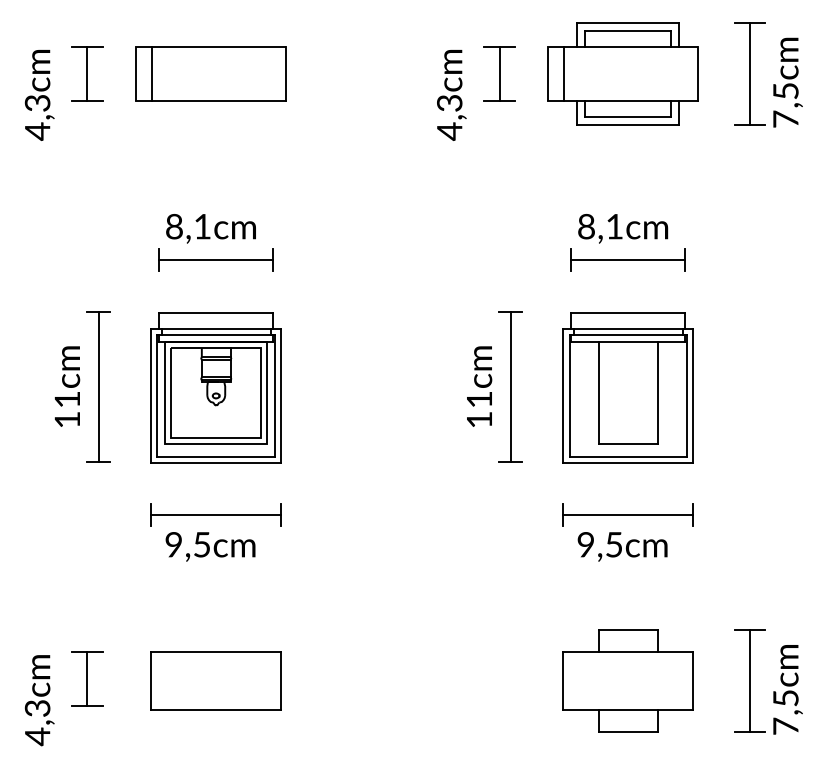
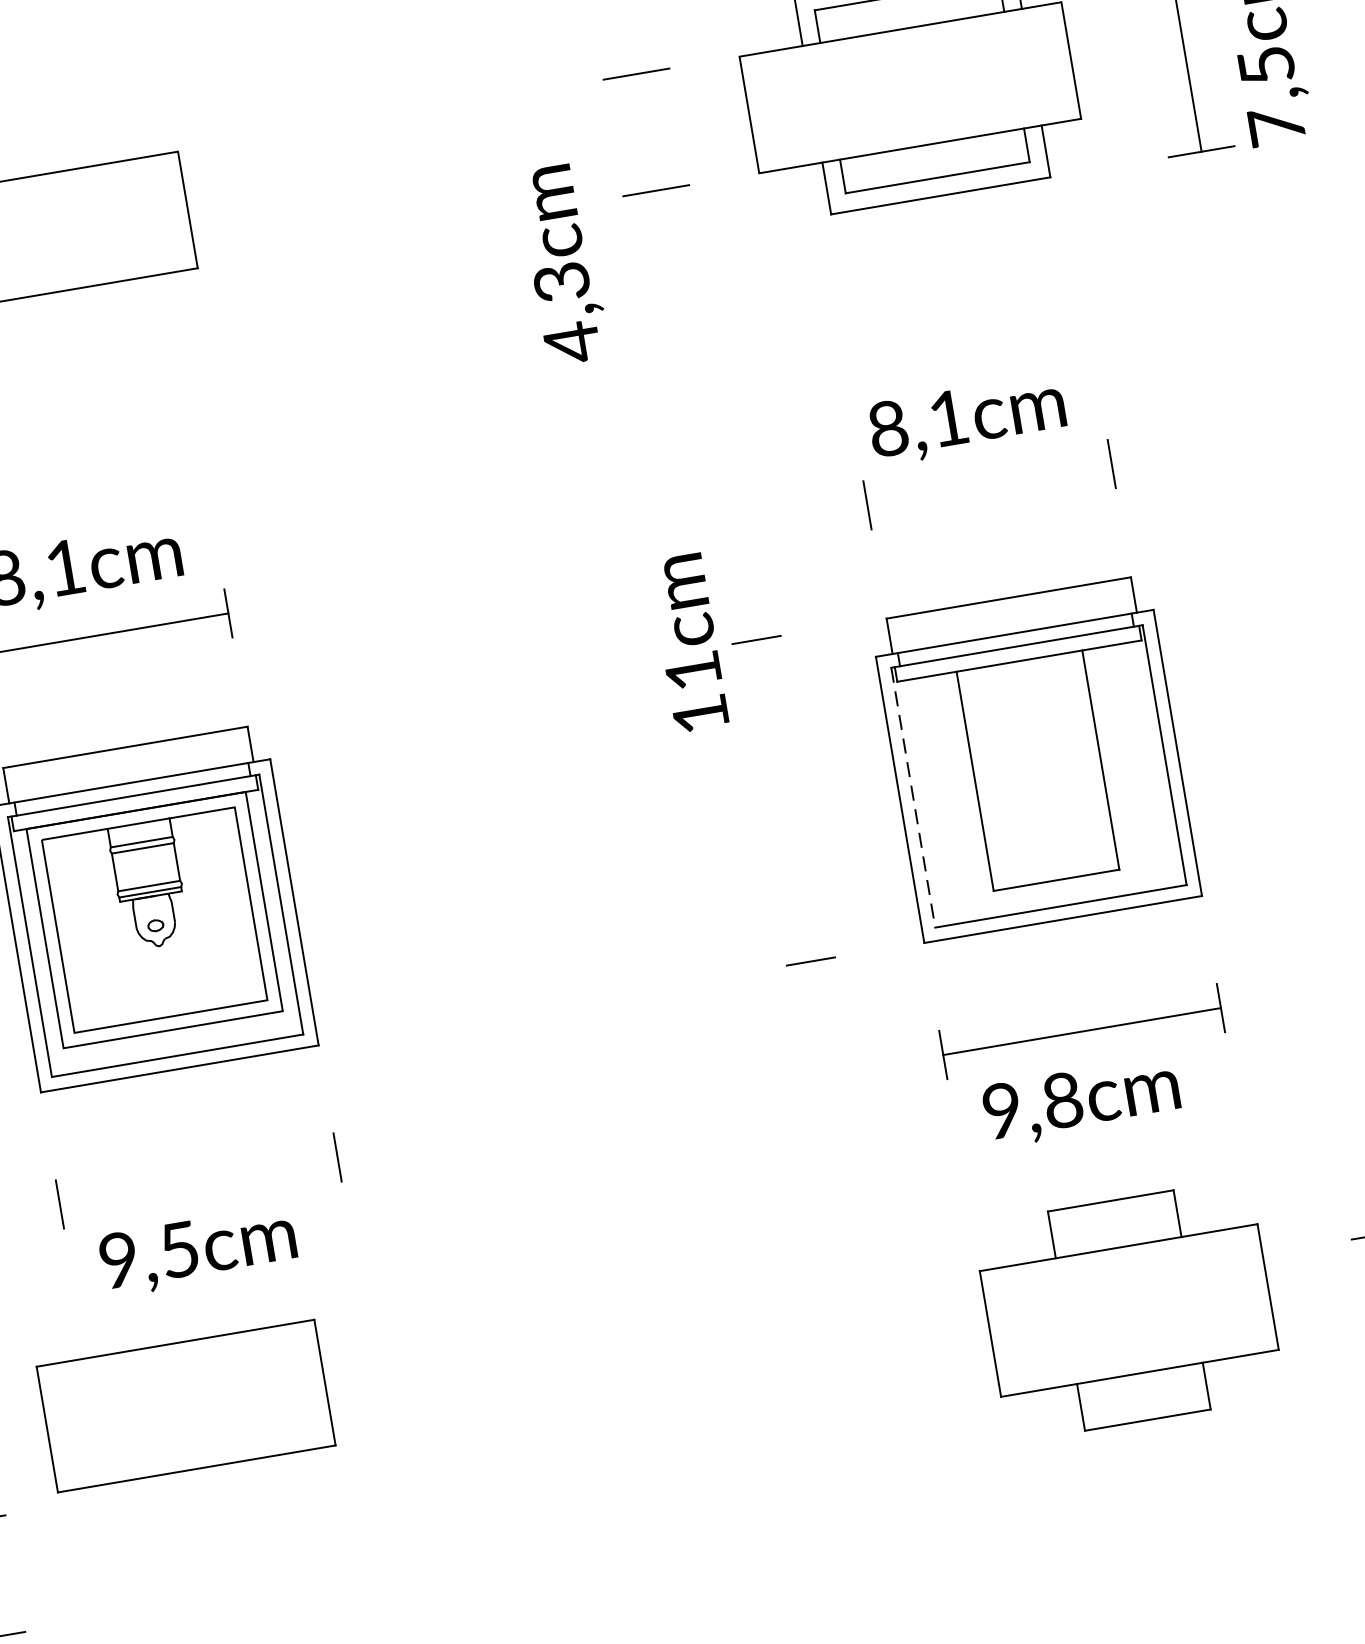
line: (499, 73) -> (646, 131), removed
line: (564, 73) -> (785, 108), removed
text: (451, 95) -> (562, 264), moved
line: (628, 259) -> (990, 483), removed
text: (479, 386) -> (688, 642), moved
line: (510, 387) -> (783, 800), removed
line: (569, 395) -> (912, 796), solid -> dashed
line: (215, 514) -> (197, 1180), removed
text: (613, 544) -> (1061, 1100), 9,5cm -> 9,8cm
part: (215, 680) -> (184, 1404), moved
part: (627, 680) -> (1127, 1309), moved

